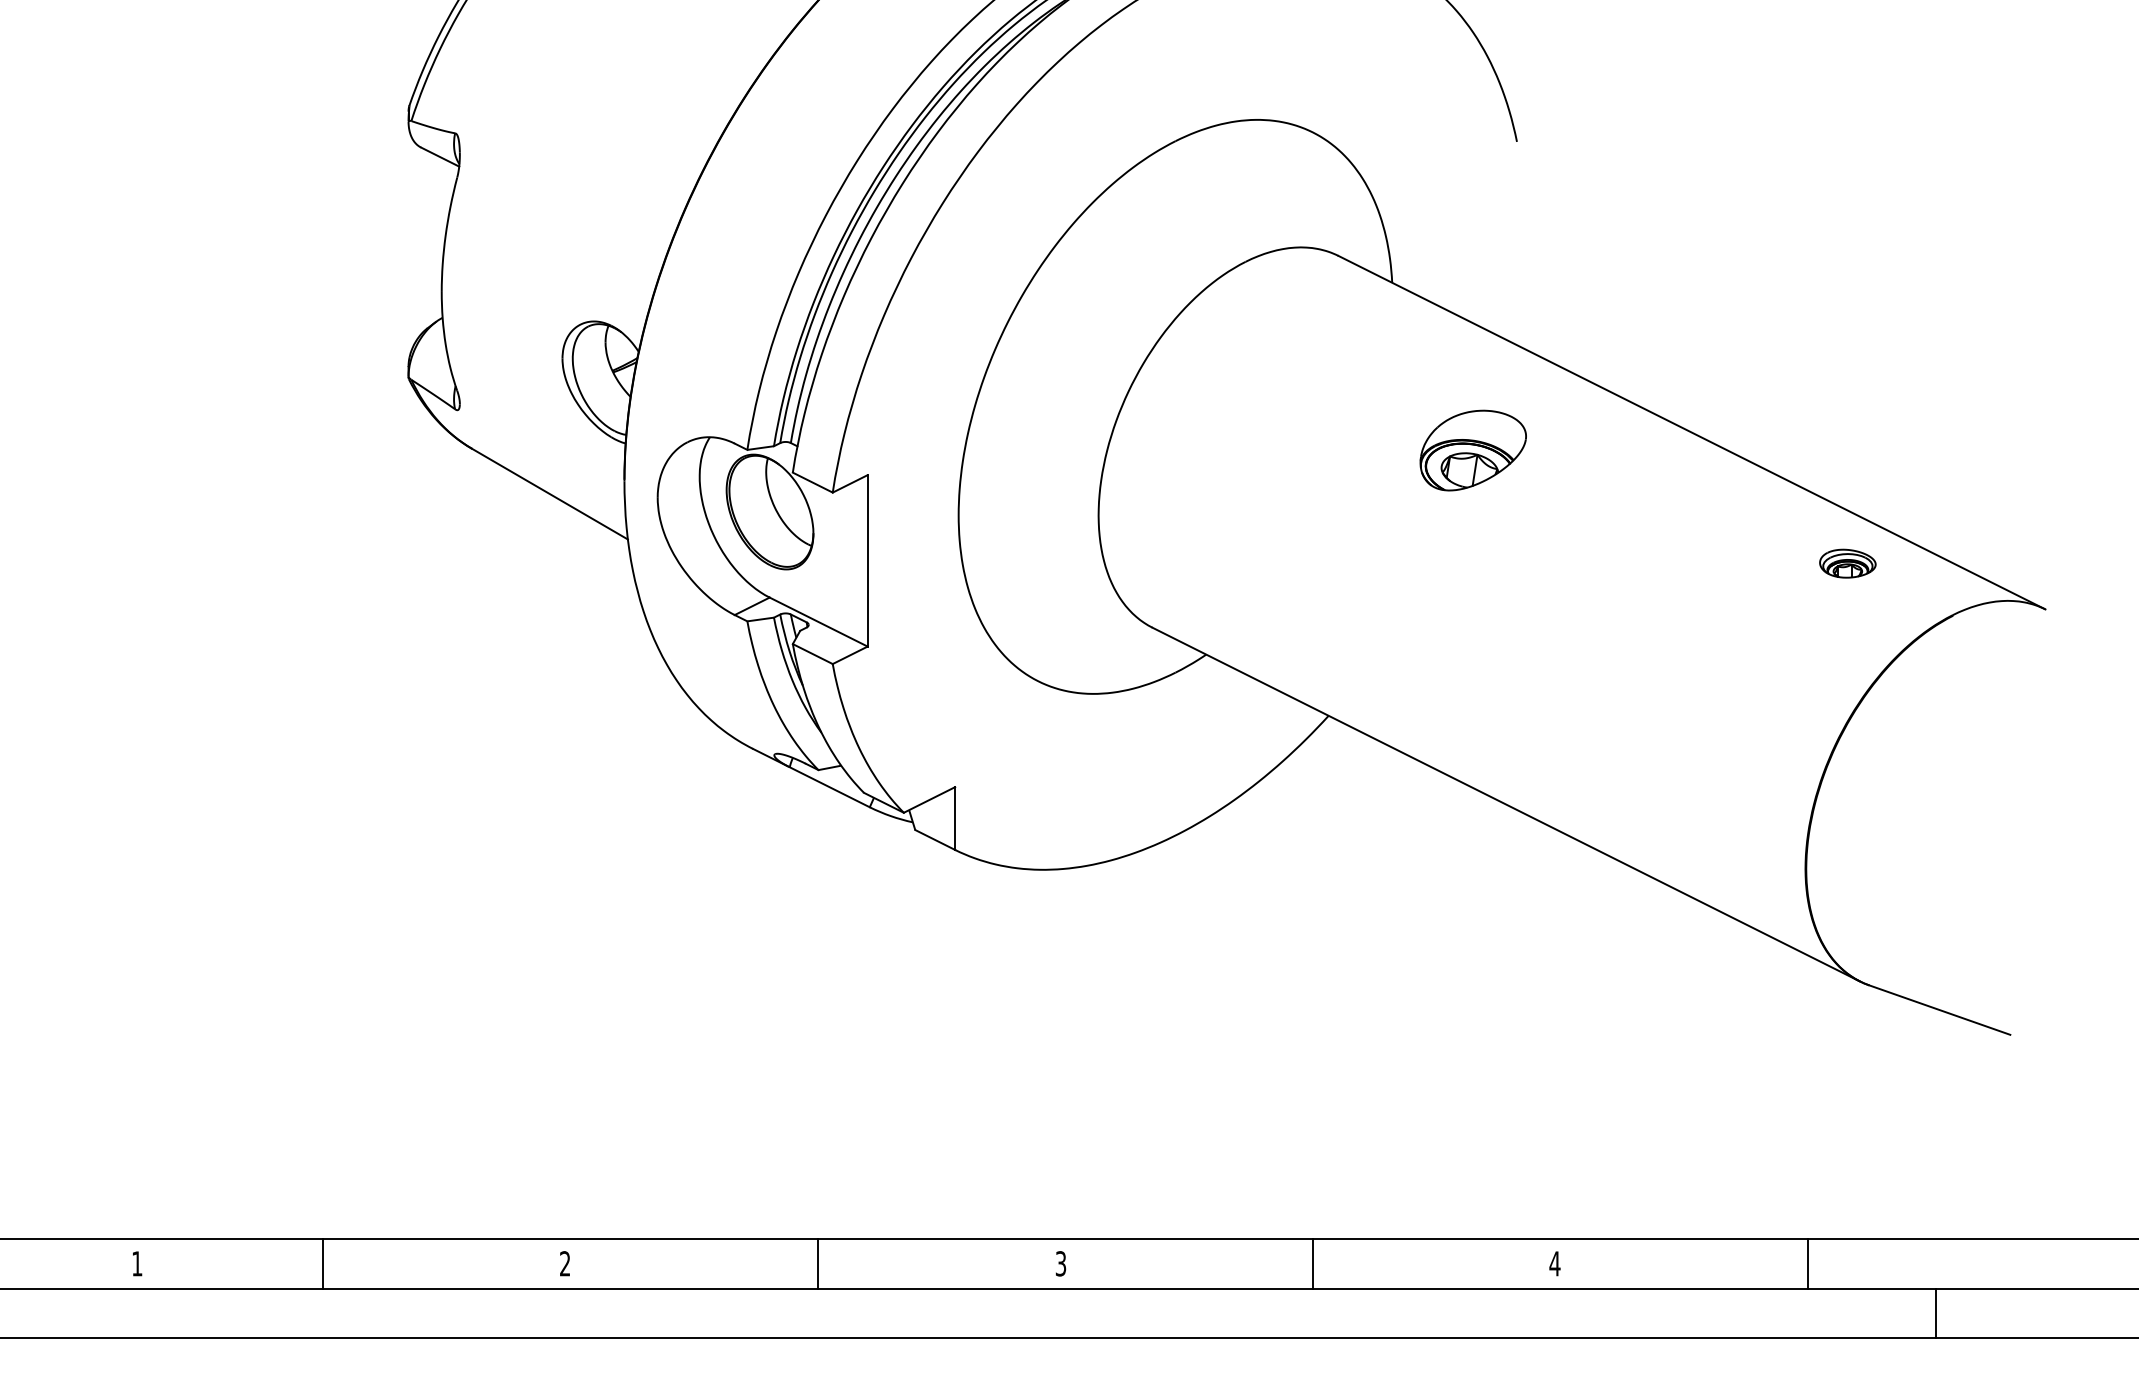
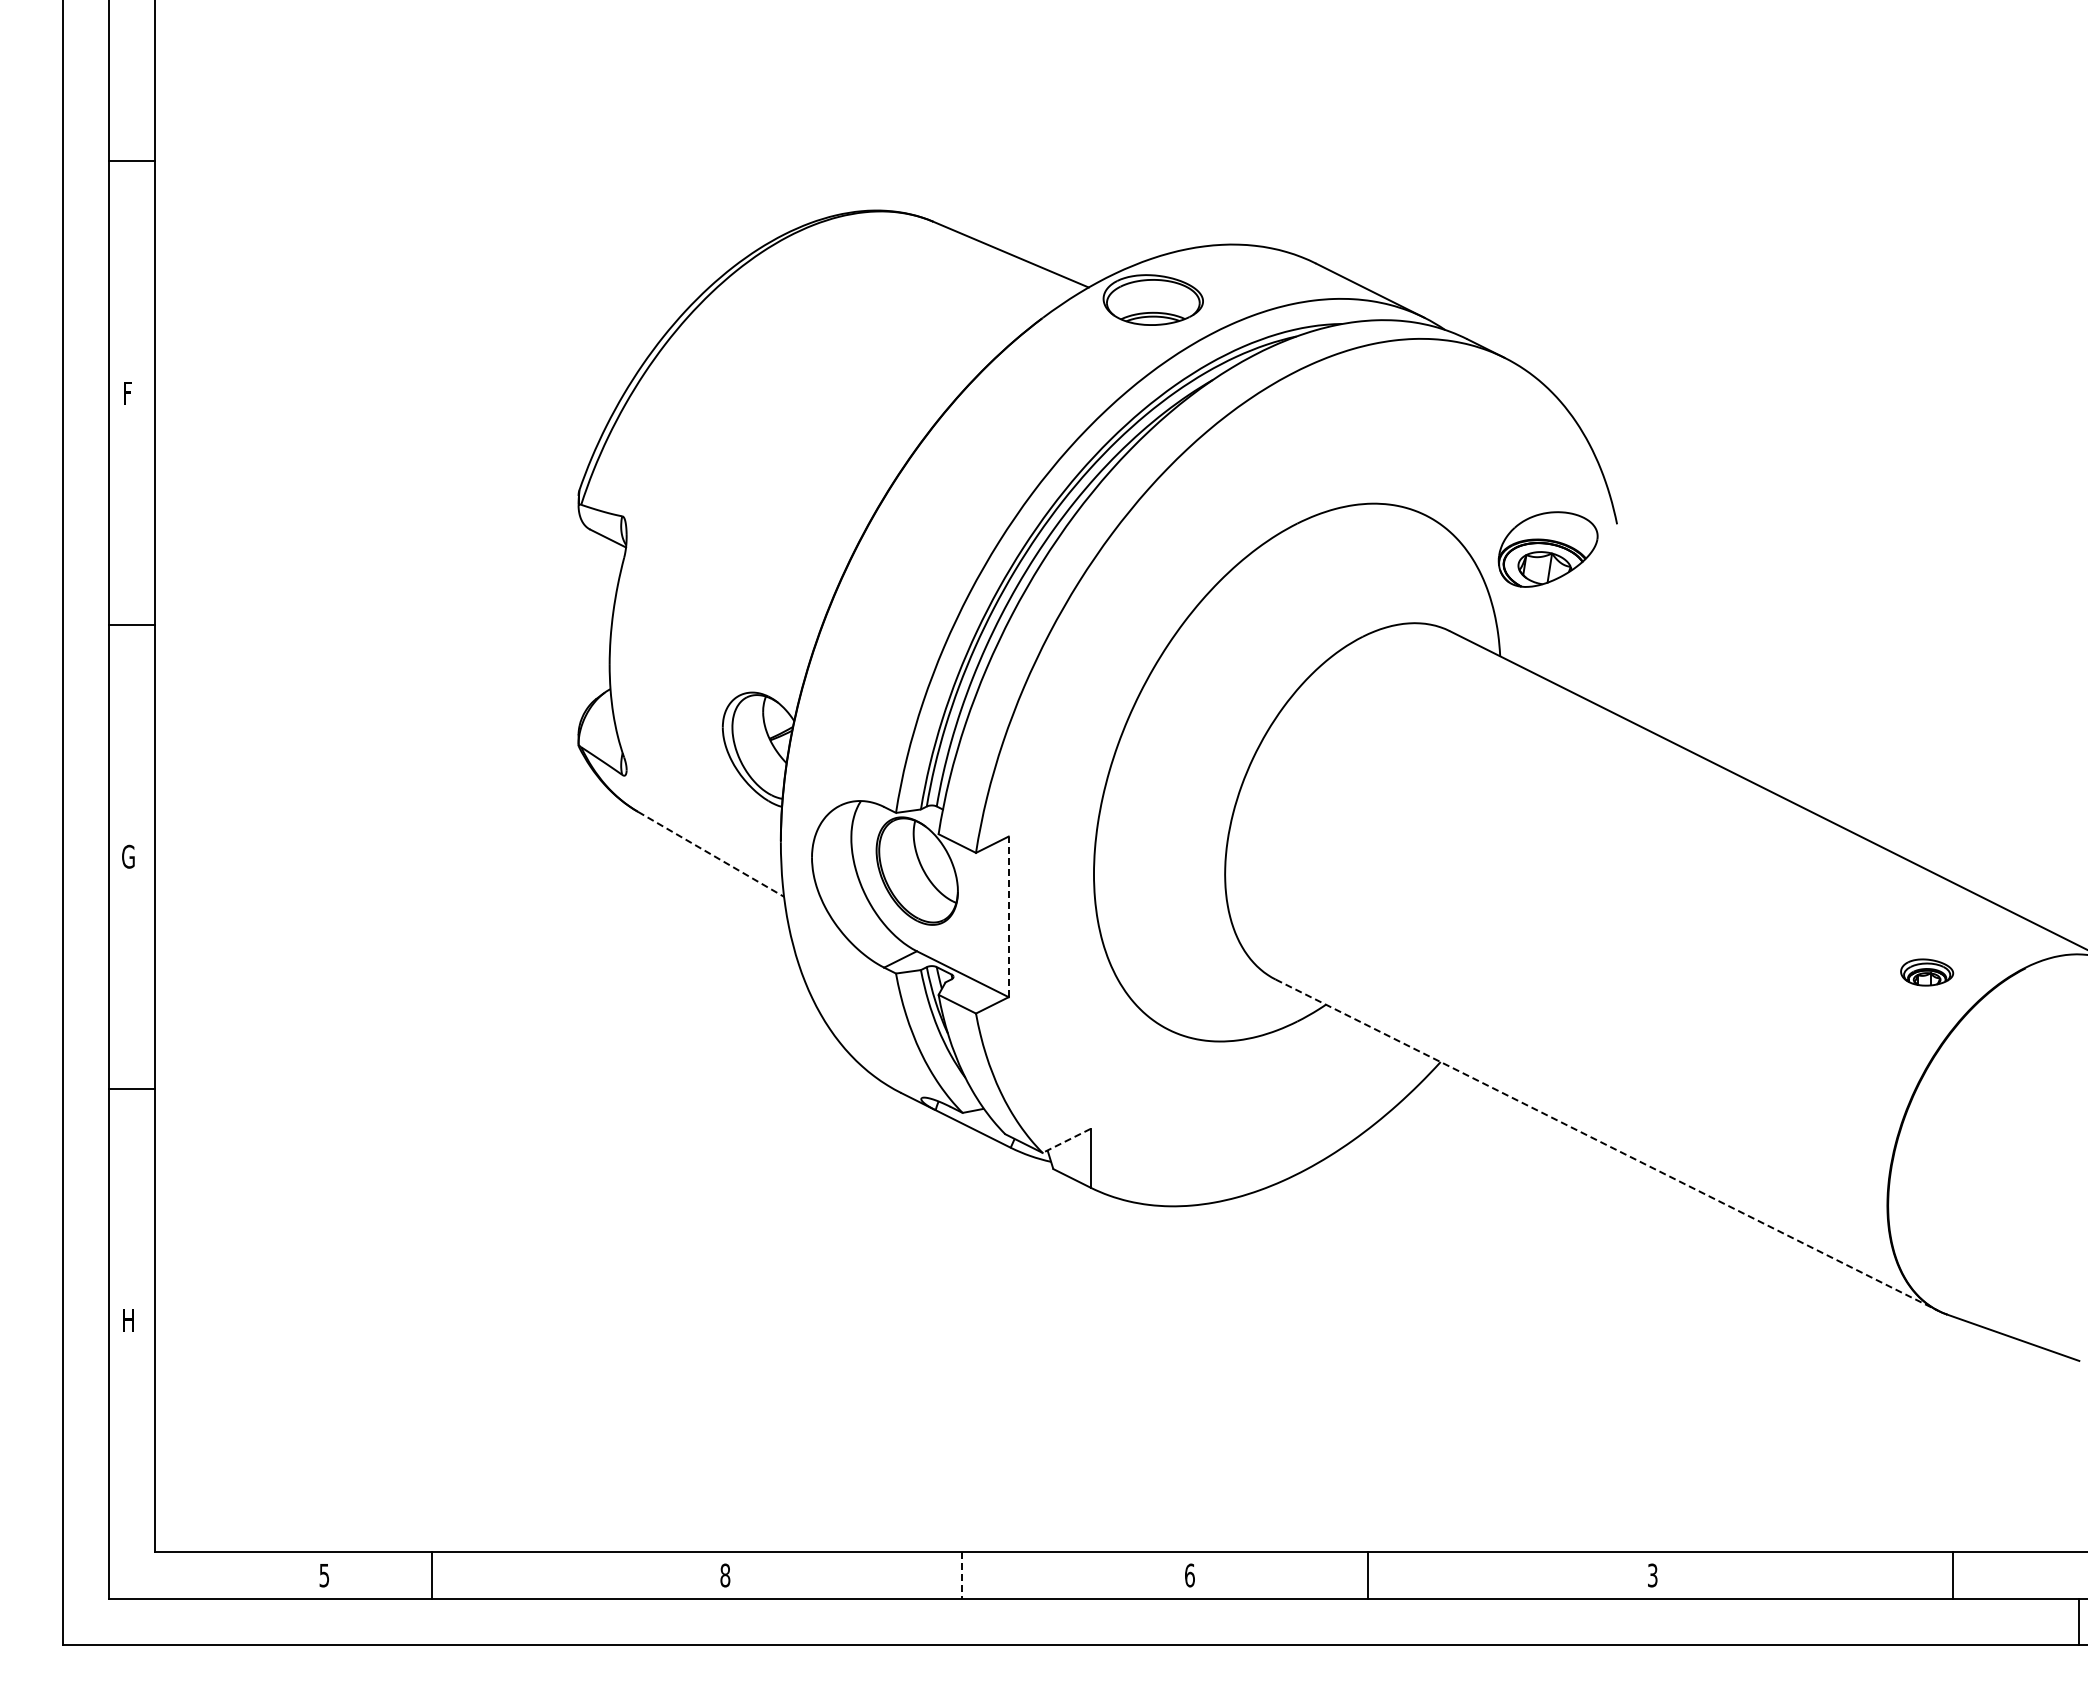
part: (1472, 450) -> (1547, 549), moved
line: (550, 494) -> (711, 854), solid -> dashed
line: (867, 560) -> (1008, 916), solid -> dashed
part: (1848, 563) -> (1927, 972), moved
line: (929, 799) -> (1066, 1140), solid -> dashed
line: (1506, 804) -> (1607, 1145), solid -> dashed
text: (137, 1263) -> (324, 1575), 1 -> 5
line: (323, 1263) -> (431, 1575), moved
text: (565, 1263) -> (725, 1575), 2 -> 8
text: (1060, 1263) -> (1189, 1575), 3 -> 6
line: (1312, 1263) -> (1367, 1575), moved
text: (1554, 1263) -> (1652, 1575), 4 -> 3
line: (1807, 1263) -> (1952, 1575), moved
line: (818, 1264) -> (962, 1576), solid -> dashed
line: (1936, 1312) -> (2079, 1621), moved

